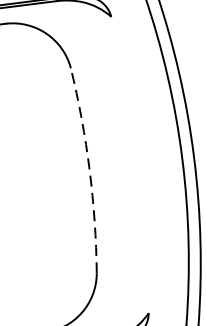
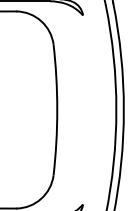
arc: (89, 169) -> (57, 109), dashed -> solid

